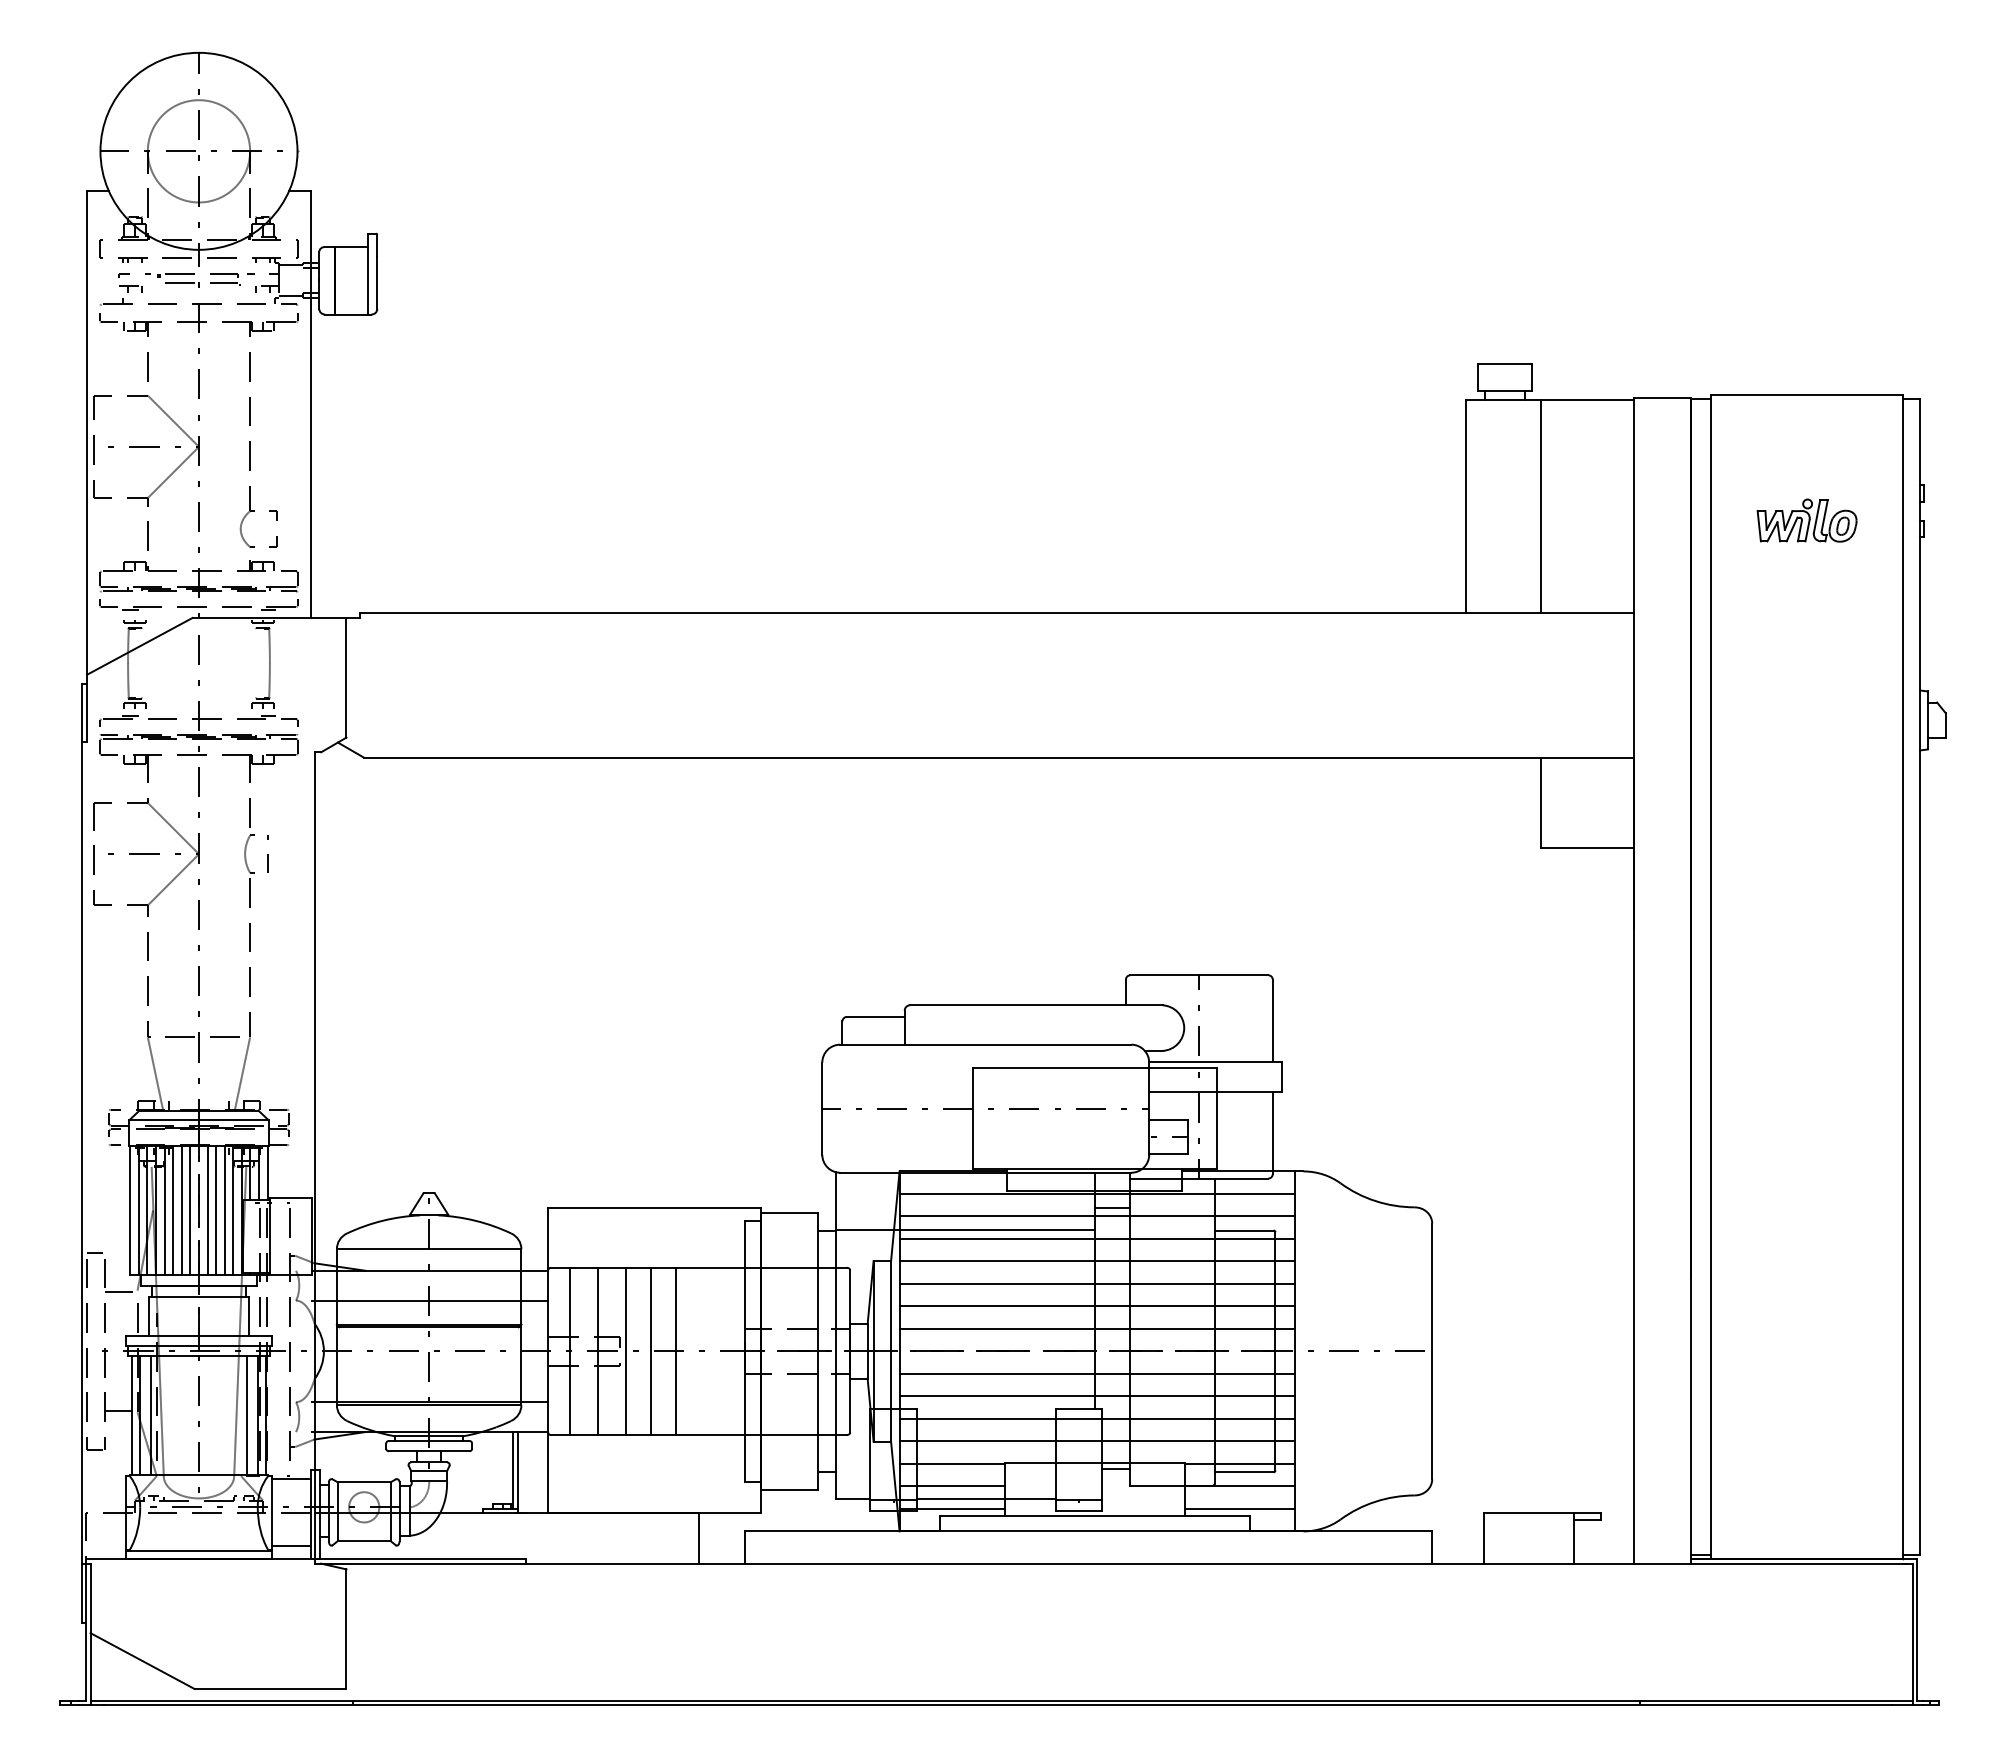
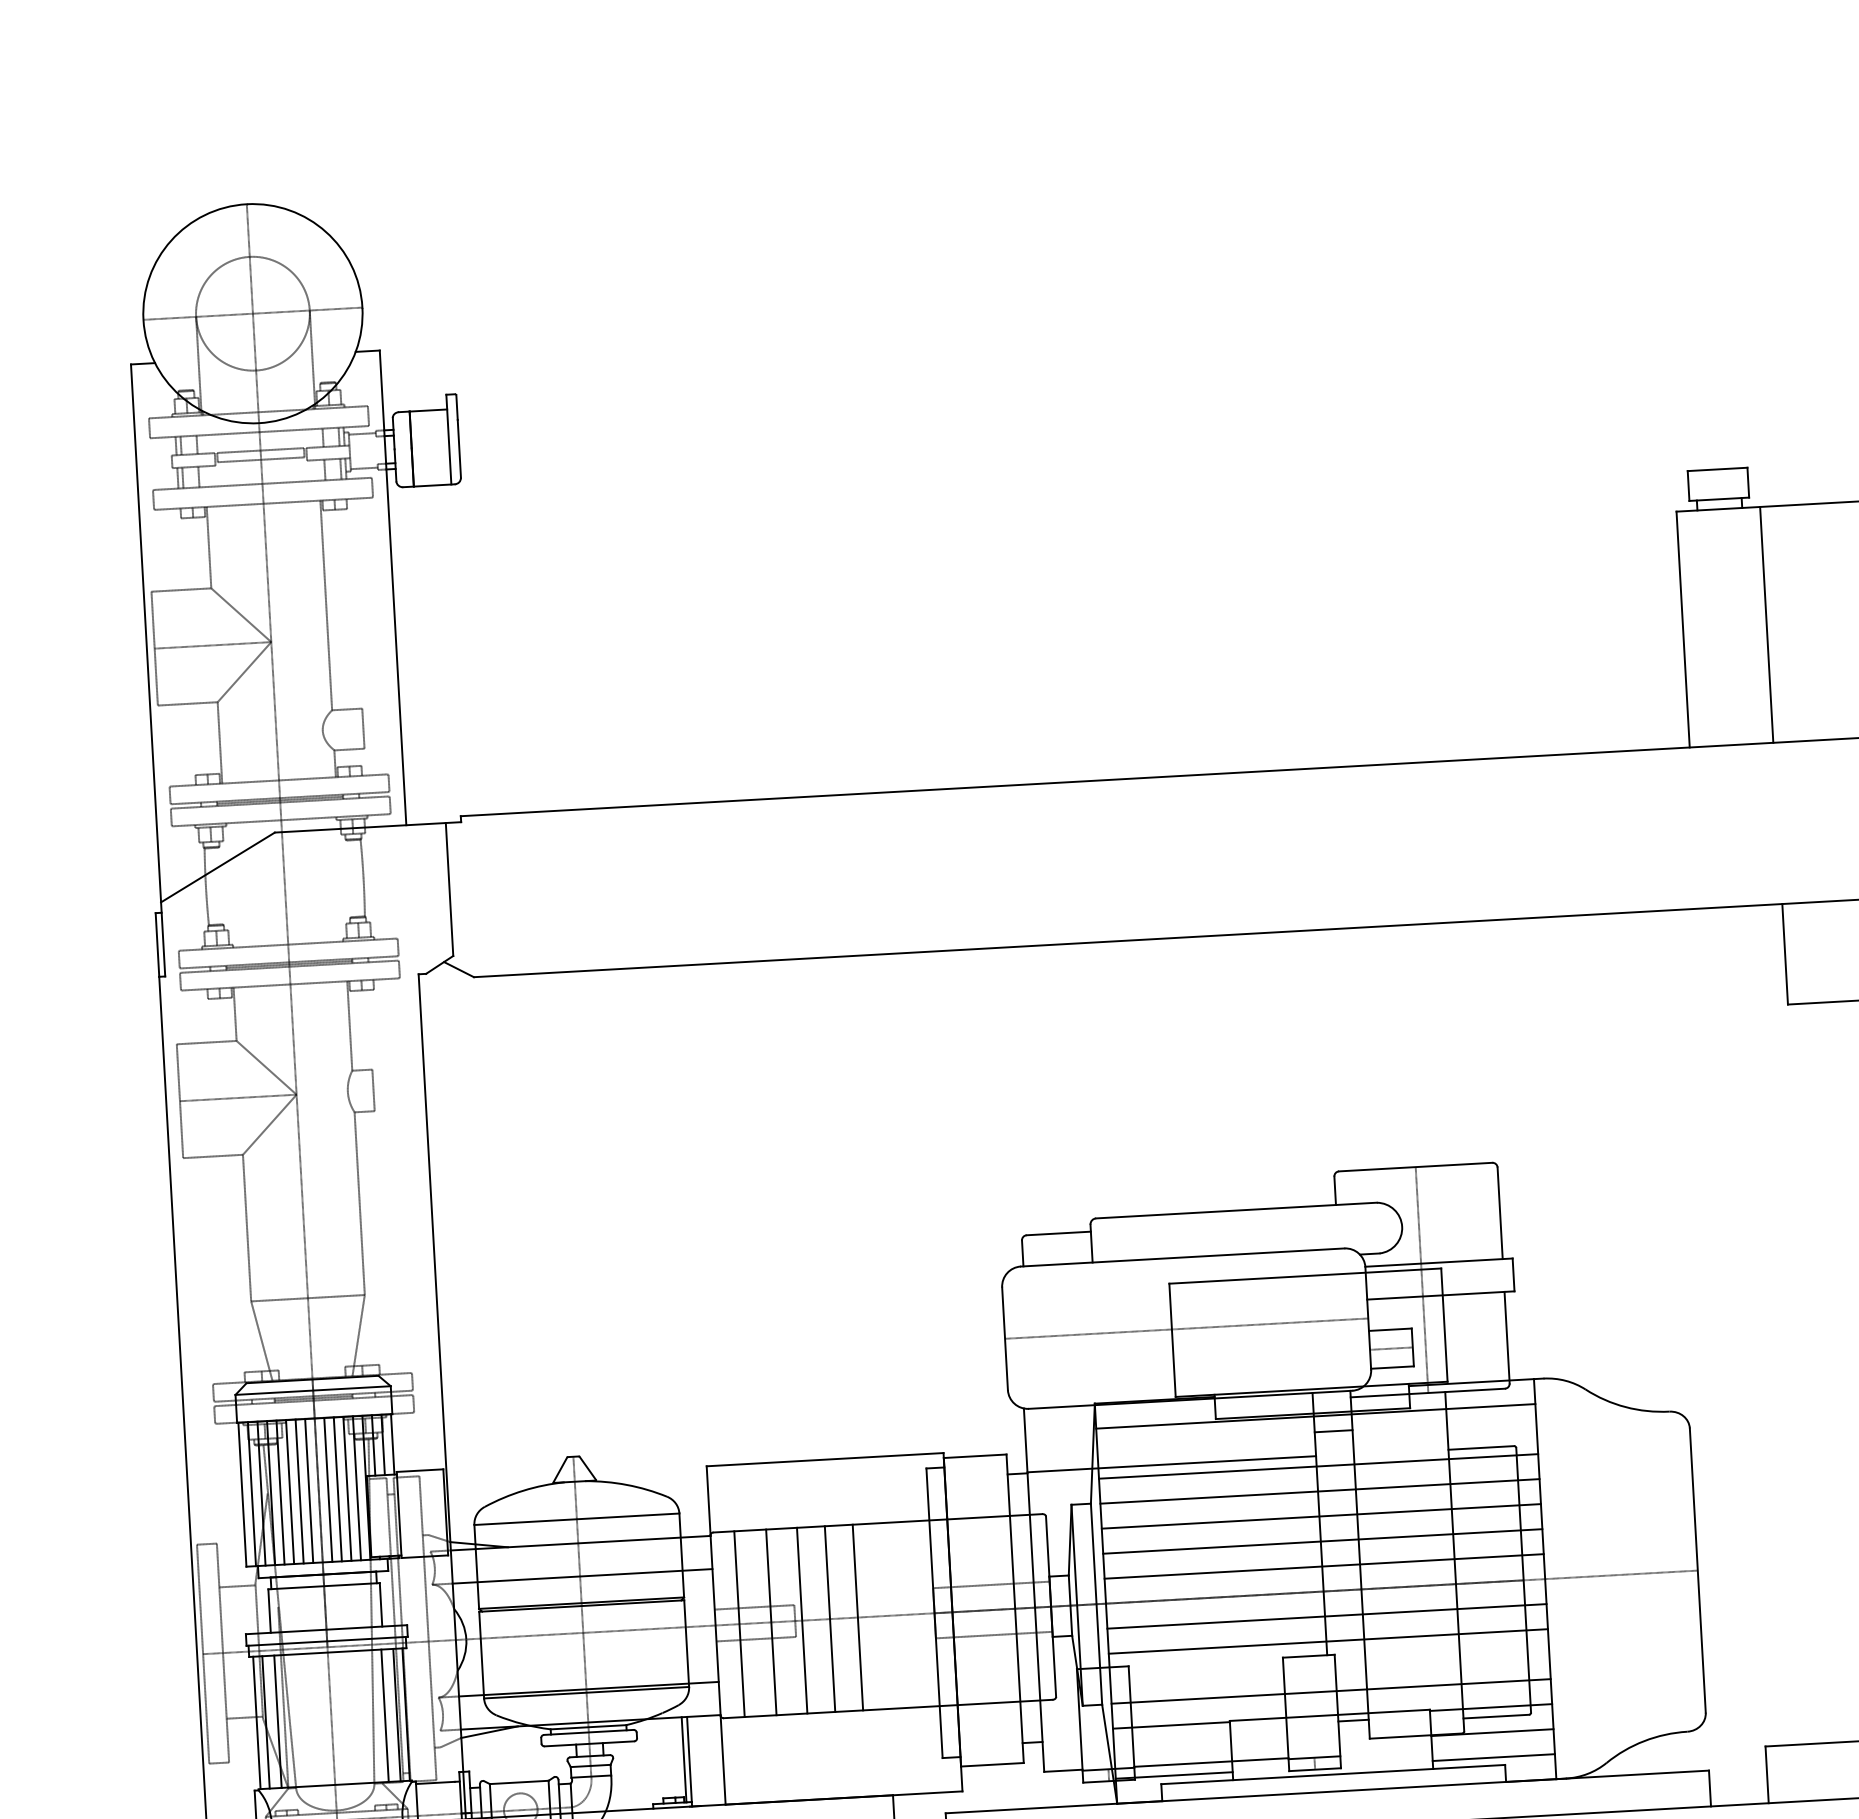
line: (1096, 1216) -> (1316, 1441), removed
line: (1096, 1418) -> (1328, 1665), removed
line: (951, 1486) -> (1172, 1750), removed

